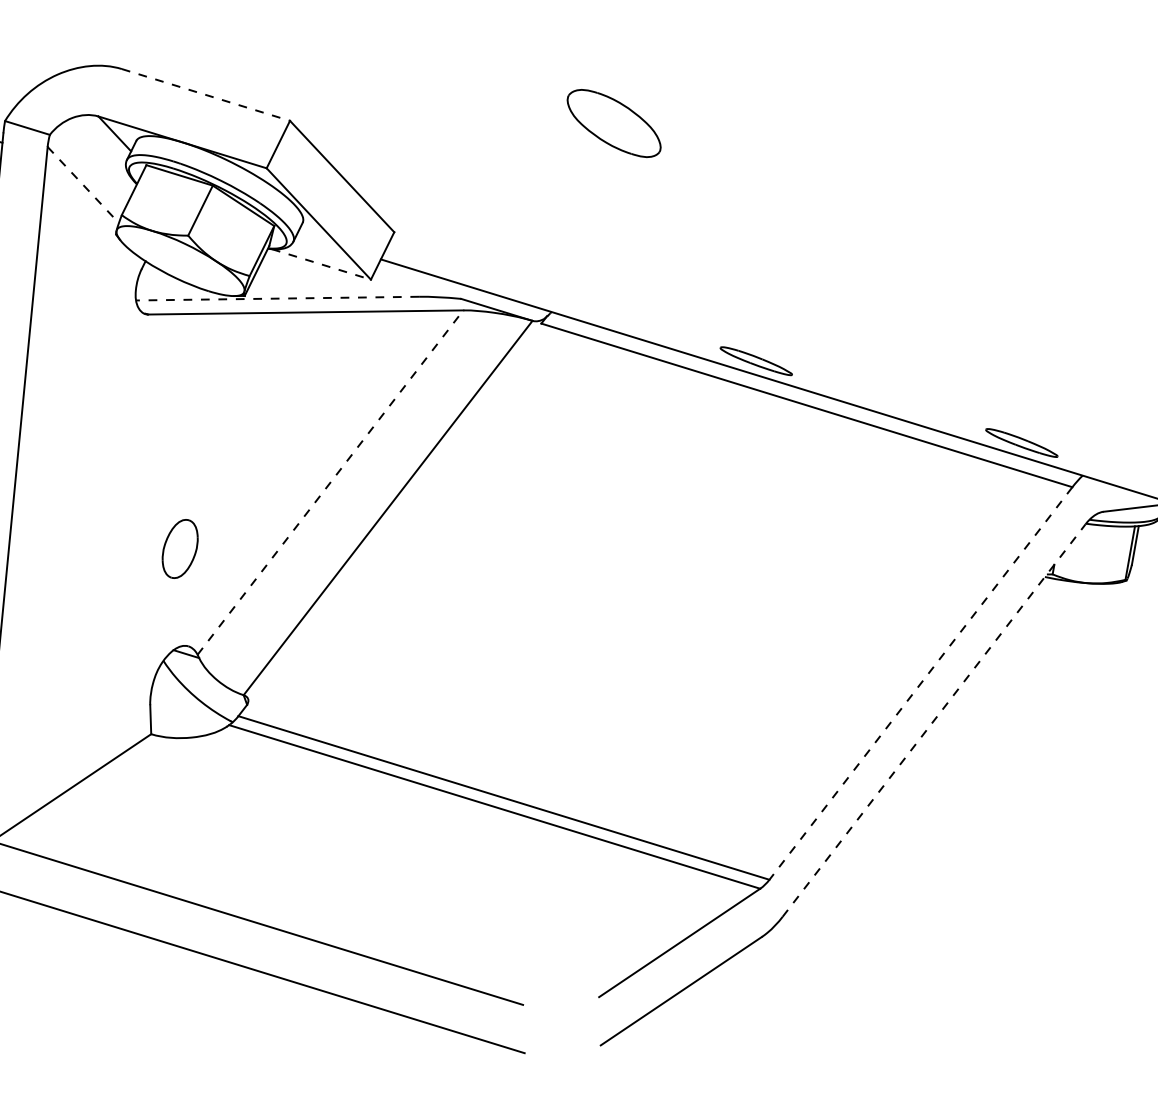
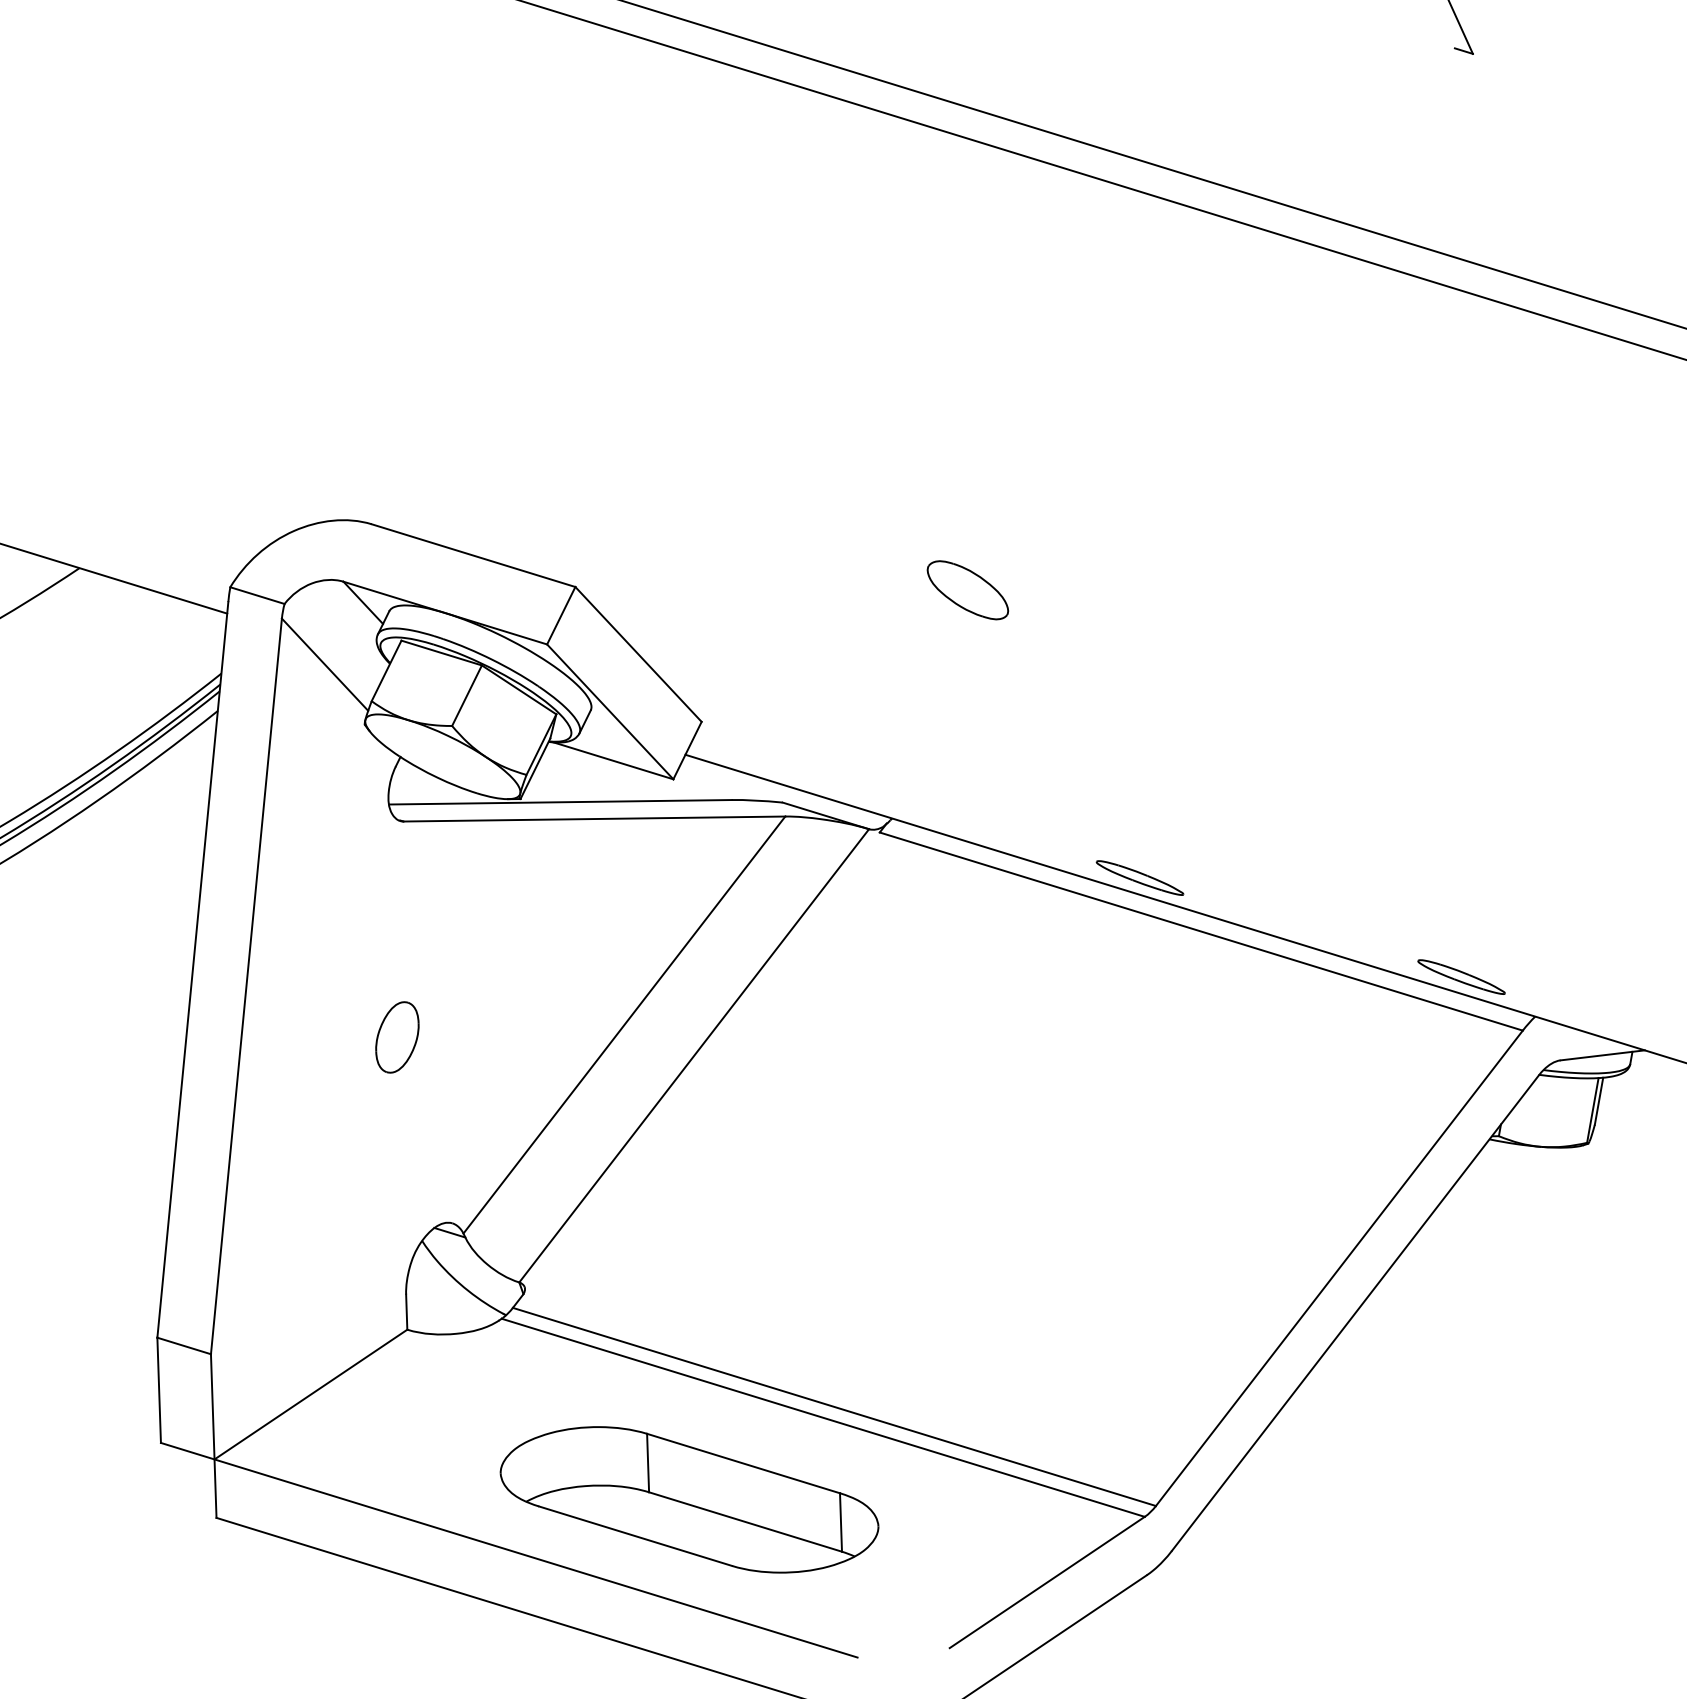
line: (205, 94) -> (473, 555), dashed -> solid
part: (613, 123) -> (967, 590), size x0.71
line: (83, 185) -> (325, 665), dashed -> solid
line: (321, 264) -> (613, 760), dashed -> solid
line: (276, 298) -> (559, 802), dashed -> solid
line: (330, 482) -> (624, 1024), dashed -> solid
part: (180, 549) -> (397, 1037), moved
line: (921, 683) -> (1339, 1268), dashed -> solid
line: (934, 719) -> (1355, 1312), dashed -> solid
part: (384, 874) -> (689, 1499), added

